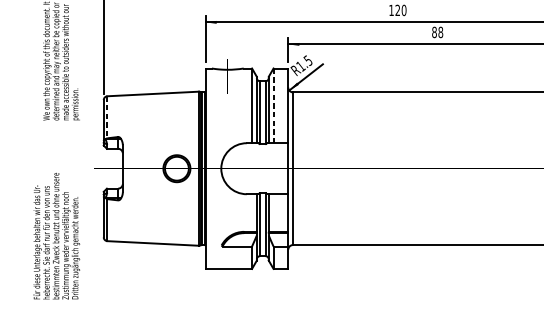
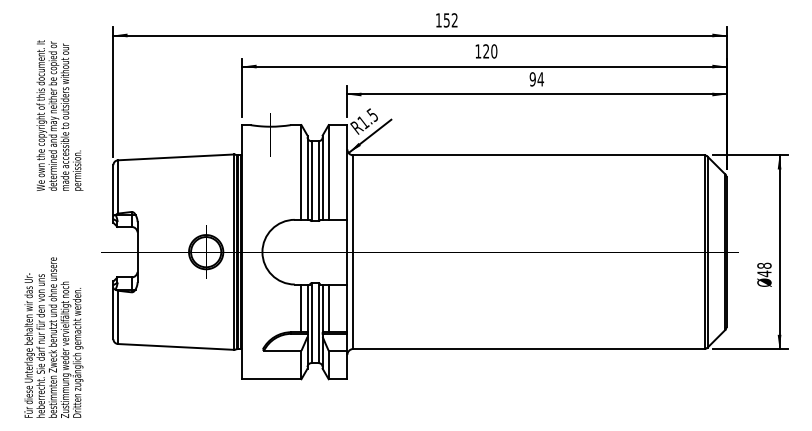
text: (437, 32) -> (536, 79), 88 -> 94
line: (273, 105) -> (328, 172), dashed -> solid
line: (107, 116) -> (118, 186), dashed -> solid
line: (252, 213) -> (301, 308), added
line: (273, 213) -> (328, 308), added

